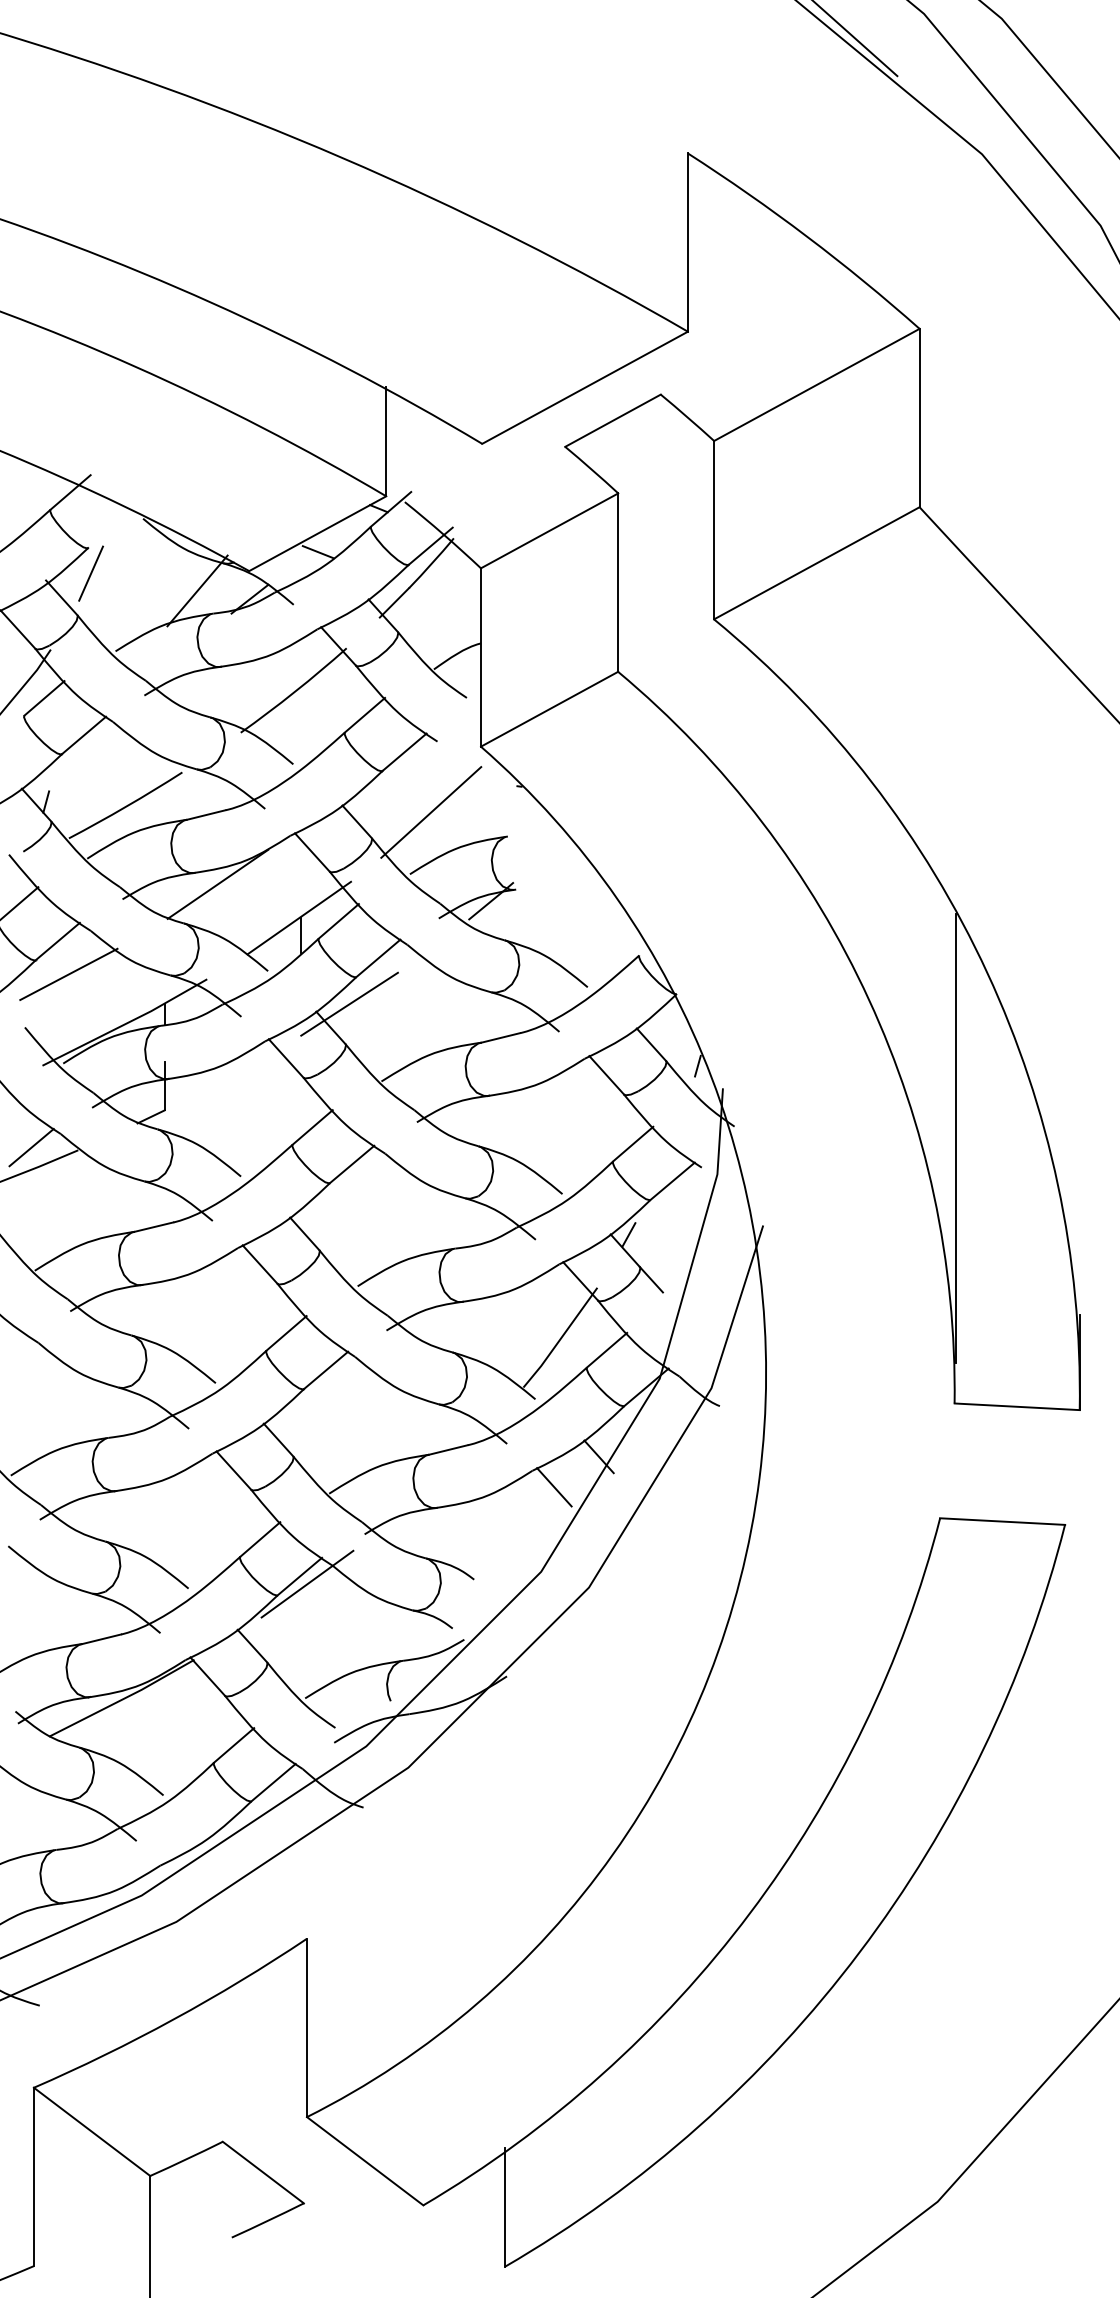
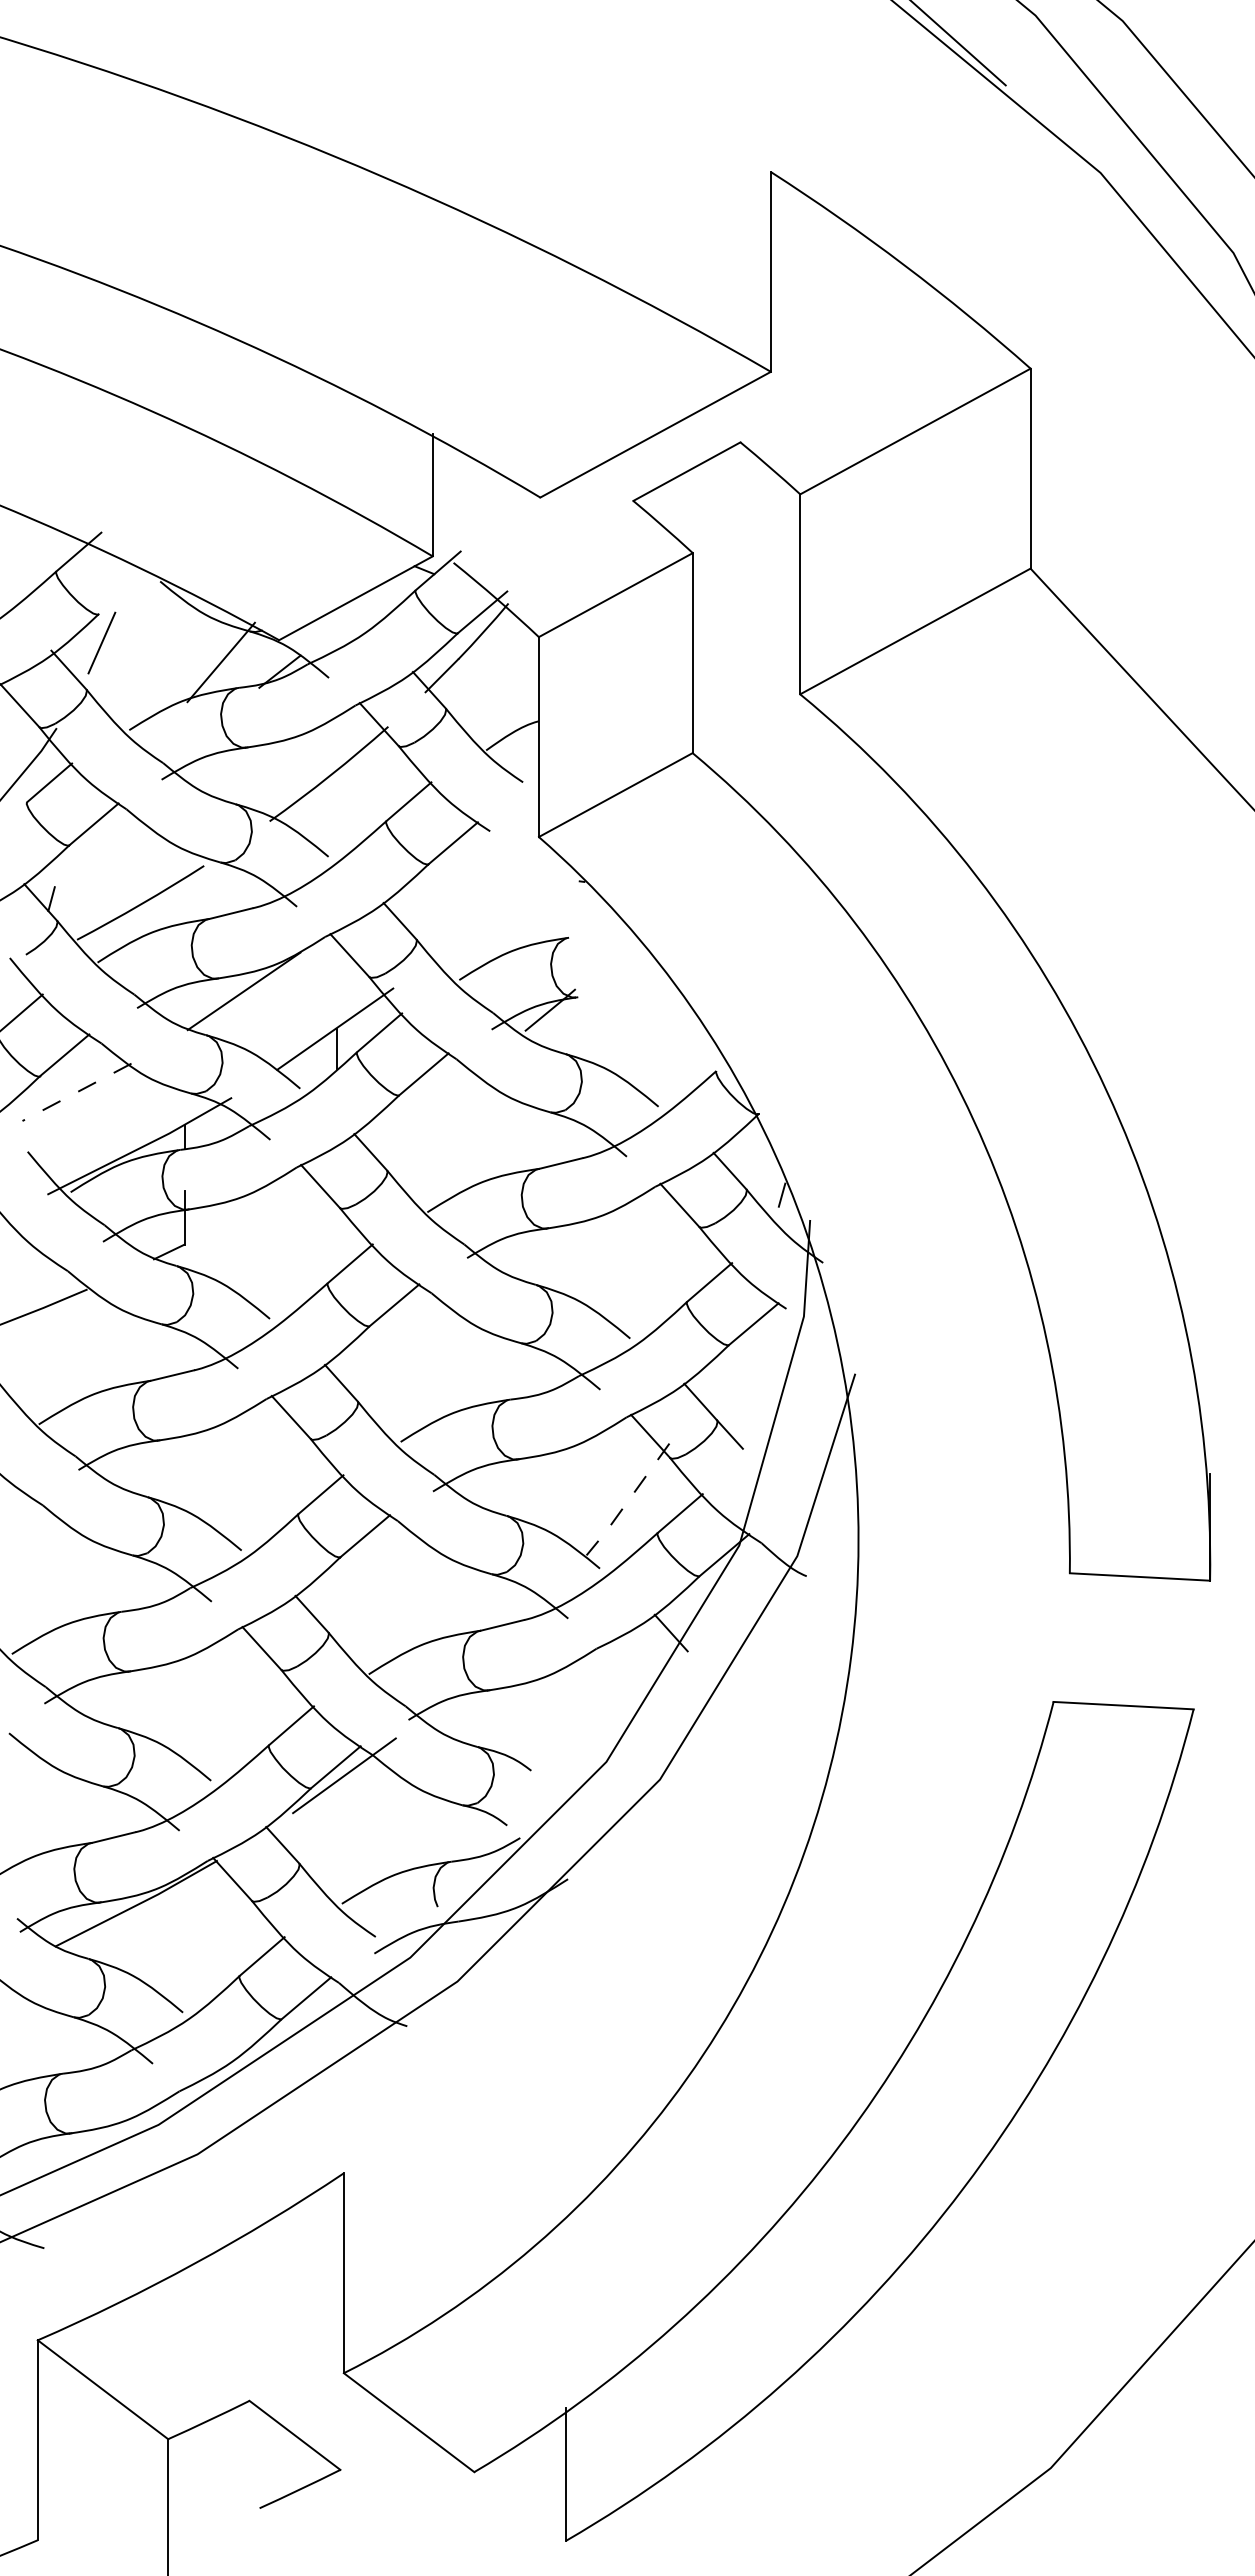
line: (318, 551) -> (356, 618), removed
line: (431, 812) -> (483, 910), removed
line: (69, 974) -> (77, 1092), solid -> dashed
line: (349, 1004) -> (391, 1125), removed
line: (956, 1137) -> (1071, 1275), removed
line: (31, 1147) -> (35, 1286), removed
line: (628, 1235) -> (704, 1384), removed
line: (560, 1338) -> (628, 1500), solid -> dashed
line: (553, 1486) -> (620, 1666), removed

